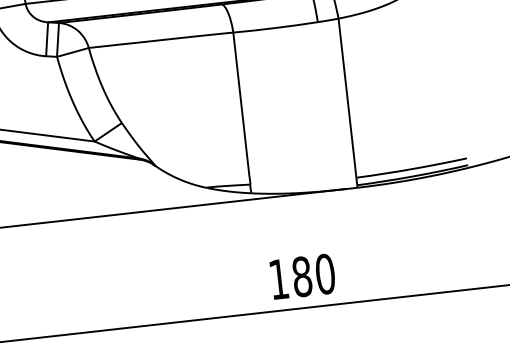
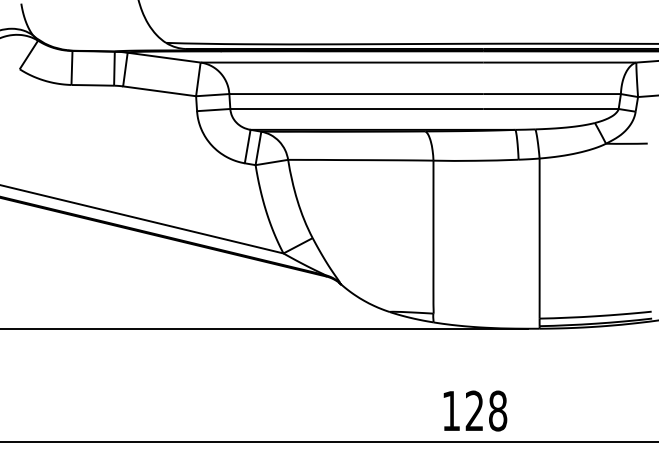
text: (313, 274) -> (486, 410), 180 -> 128

